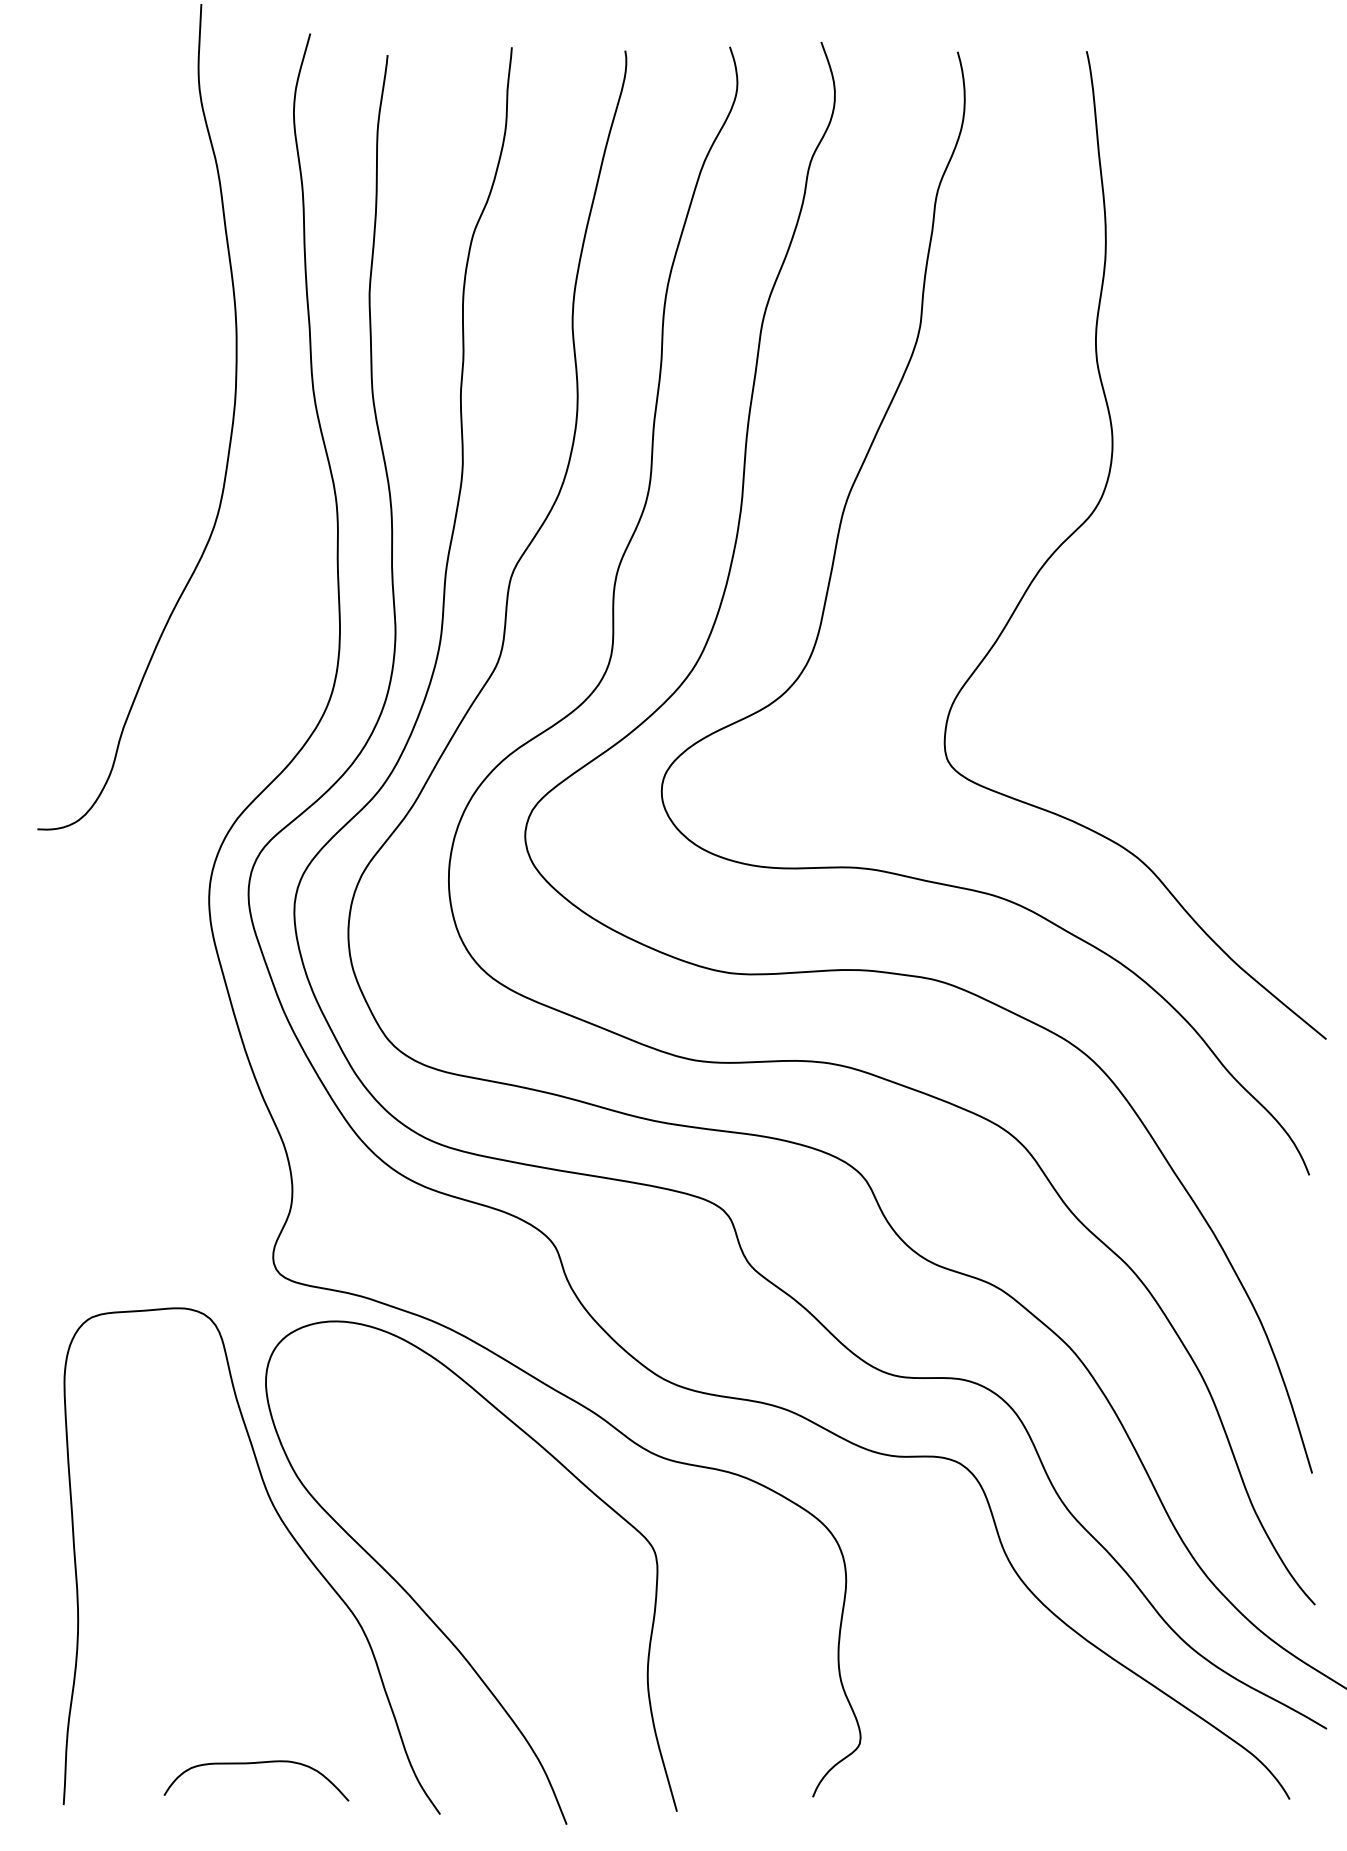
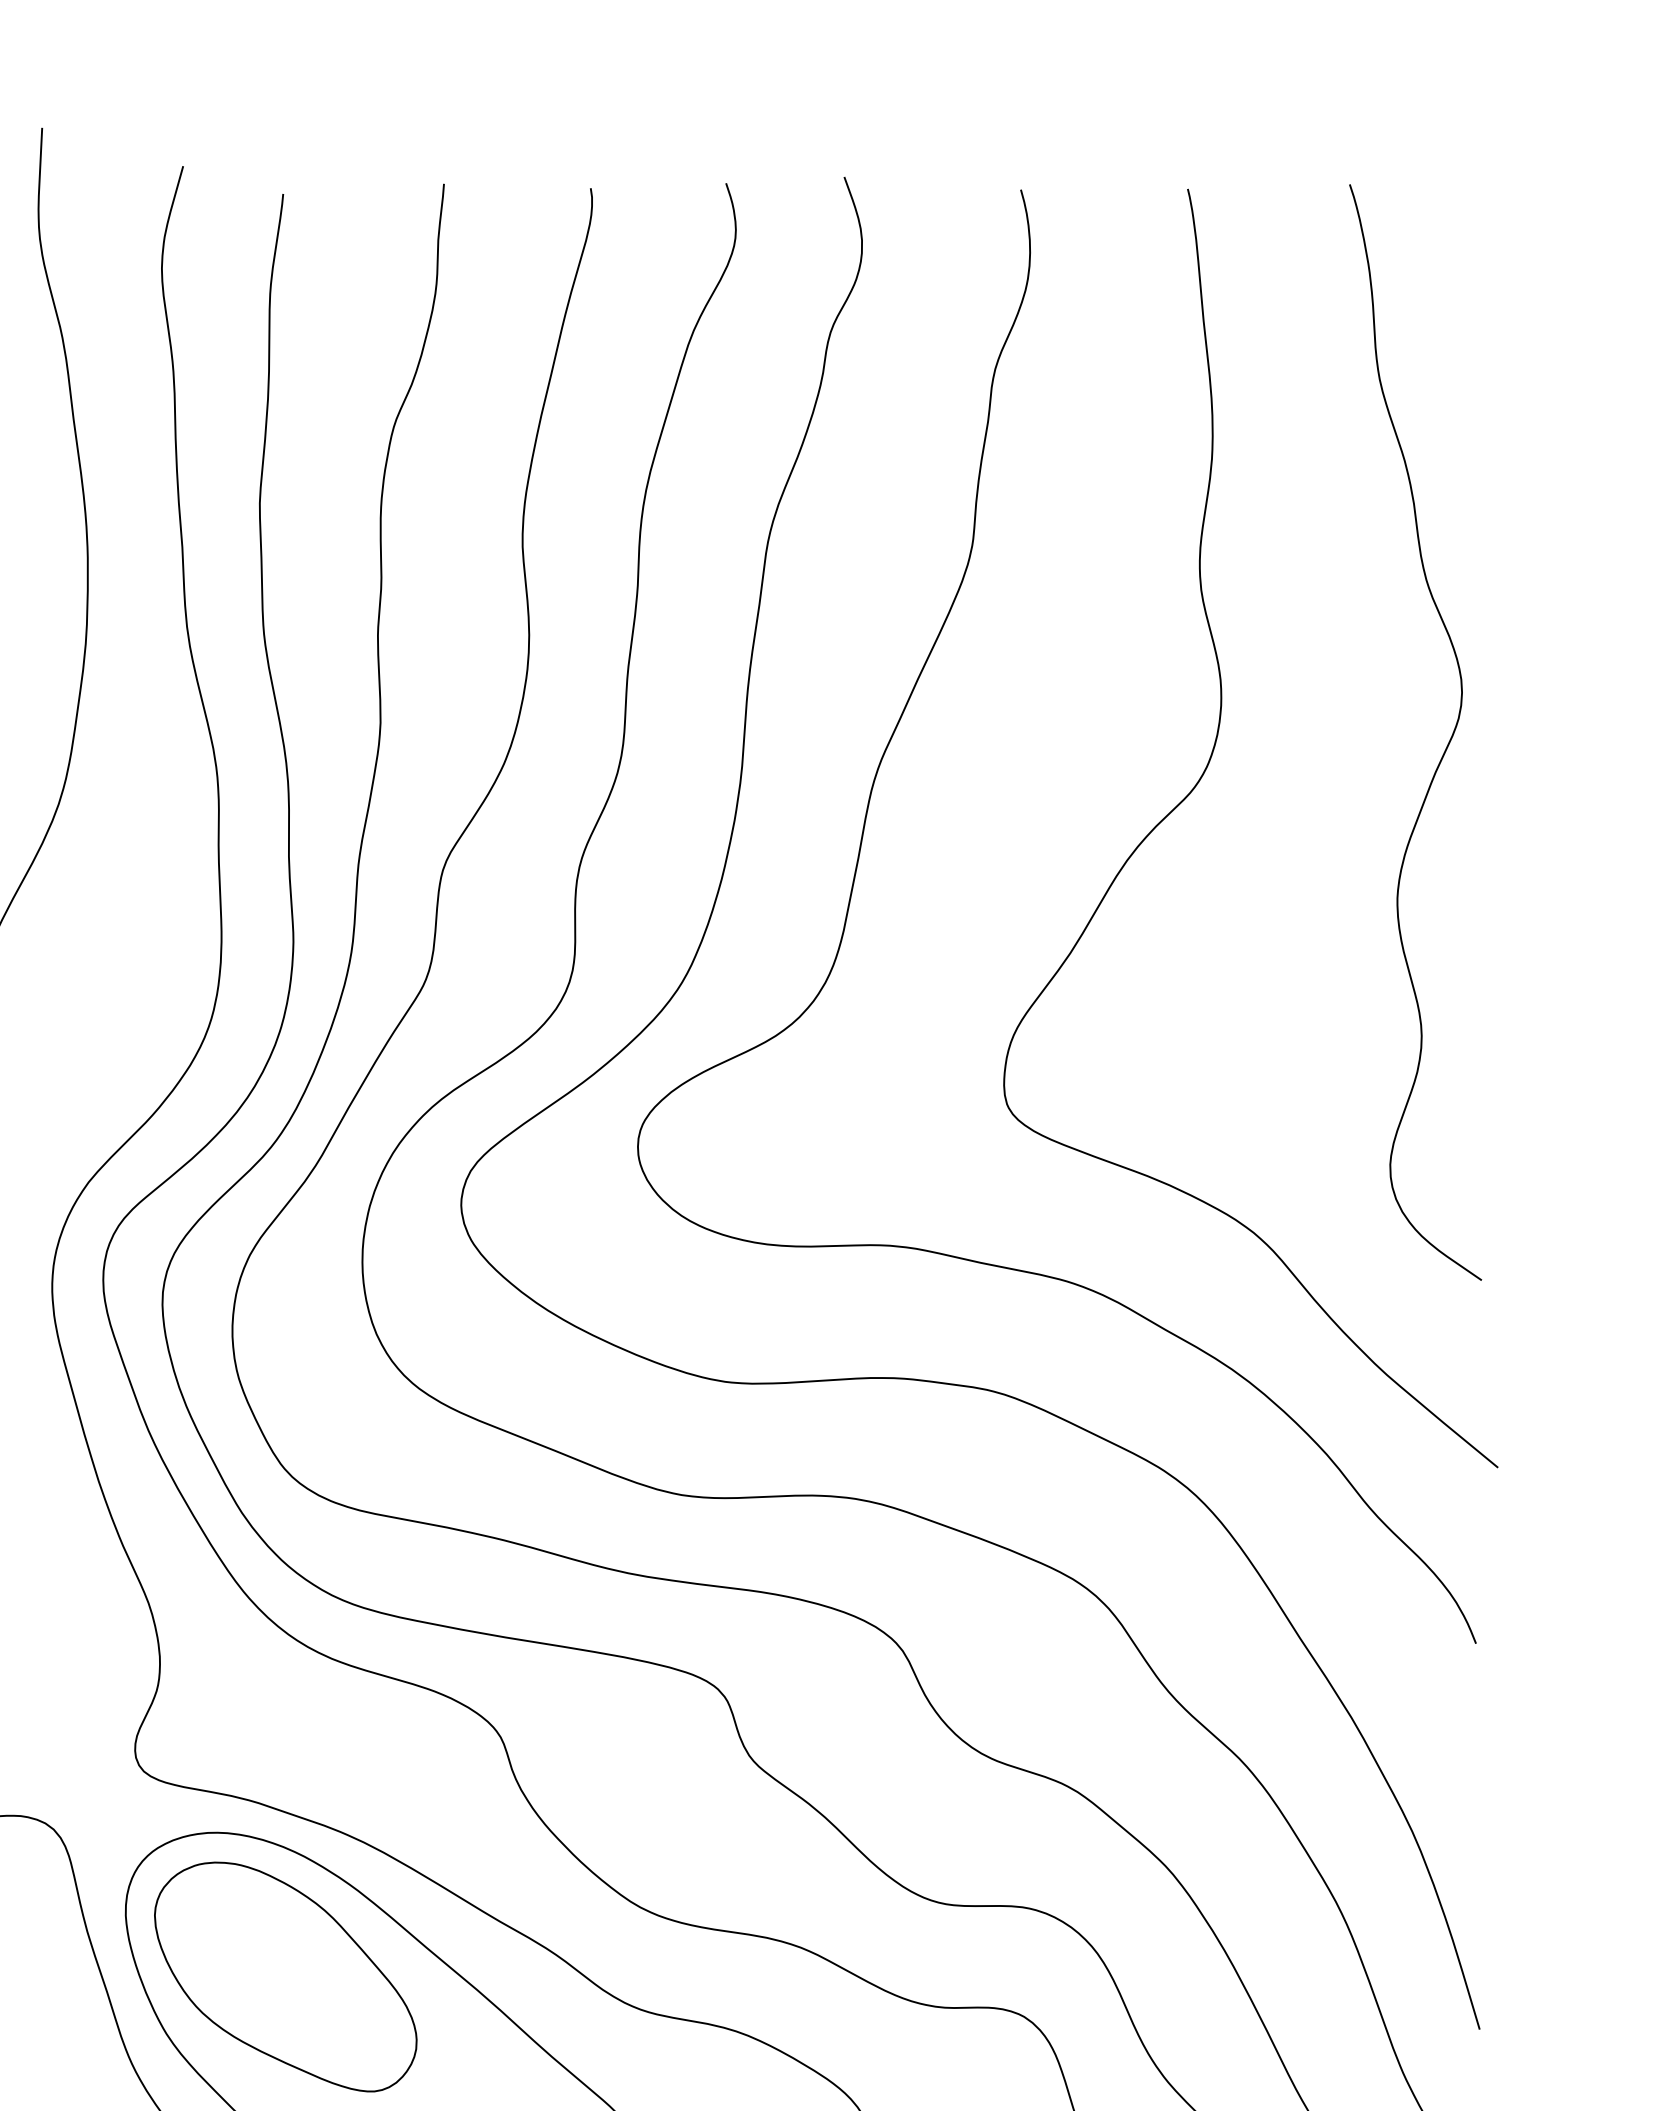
curve: (1285, 483) -> (1445, 748), added
part: (389, 1432) -> (285, 1976), added

